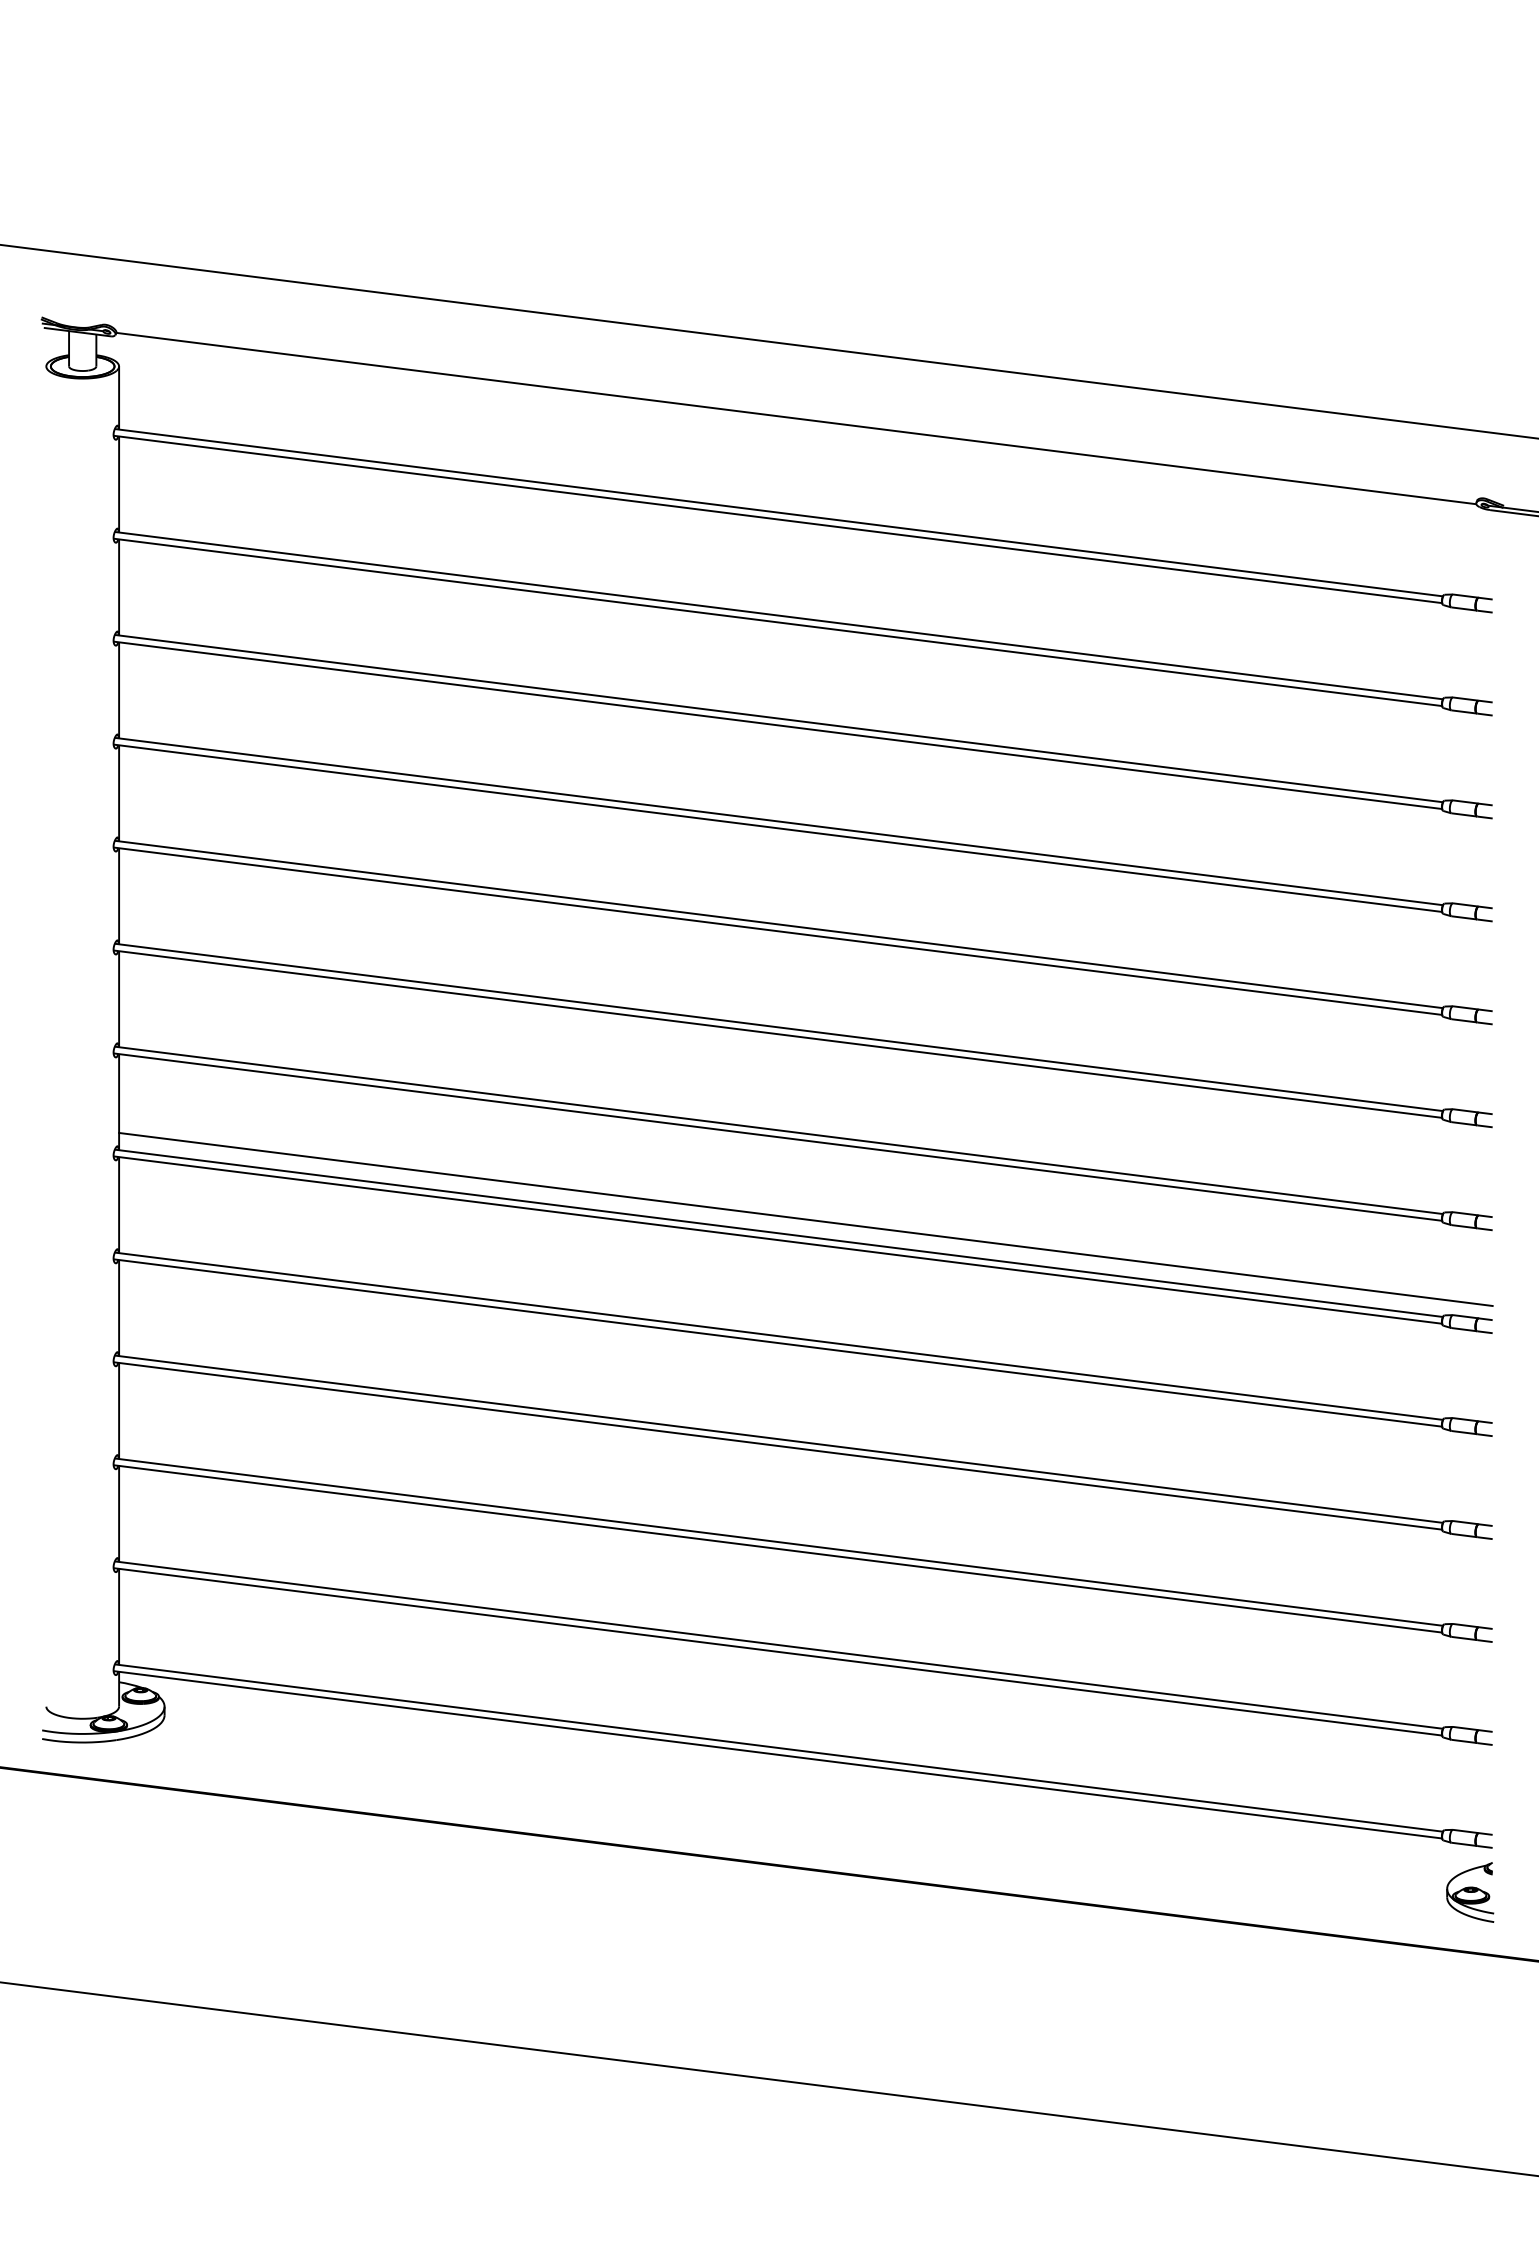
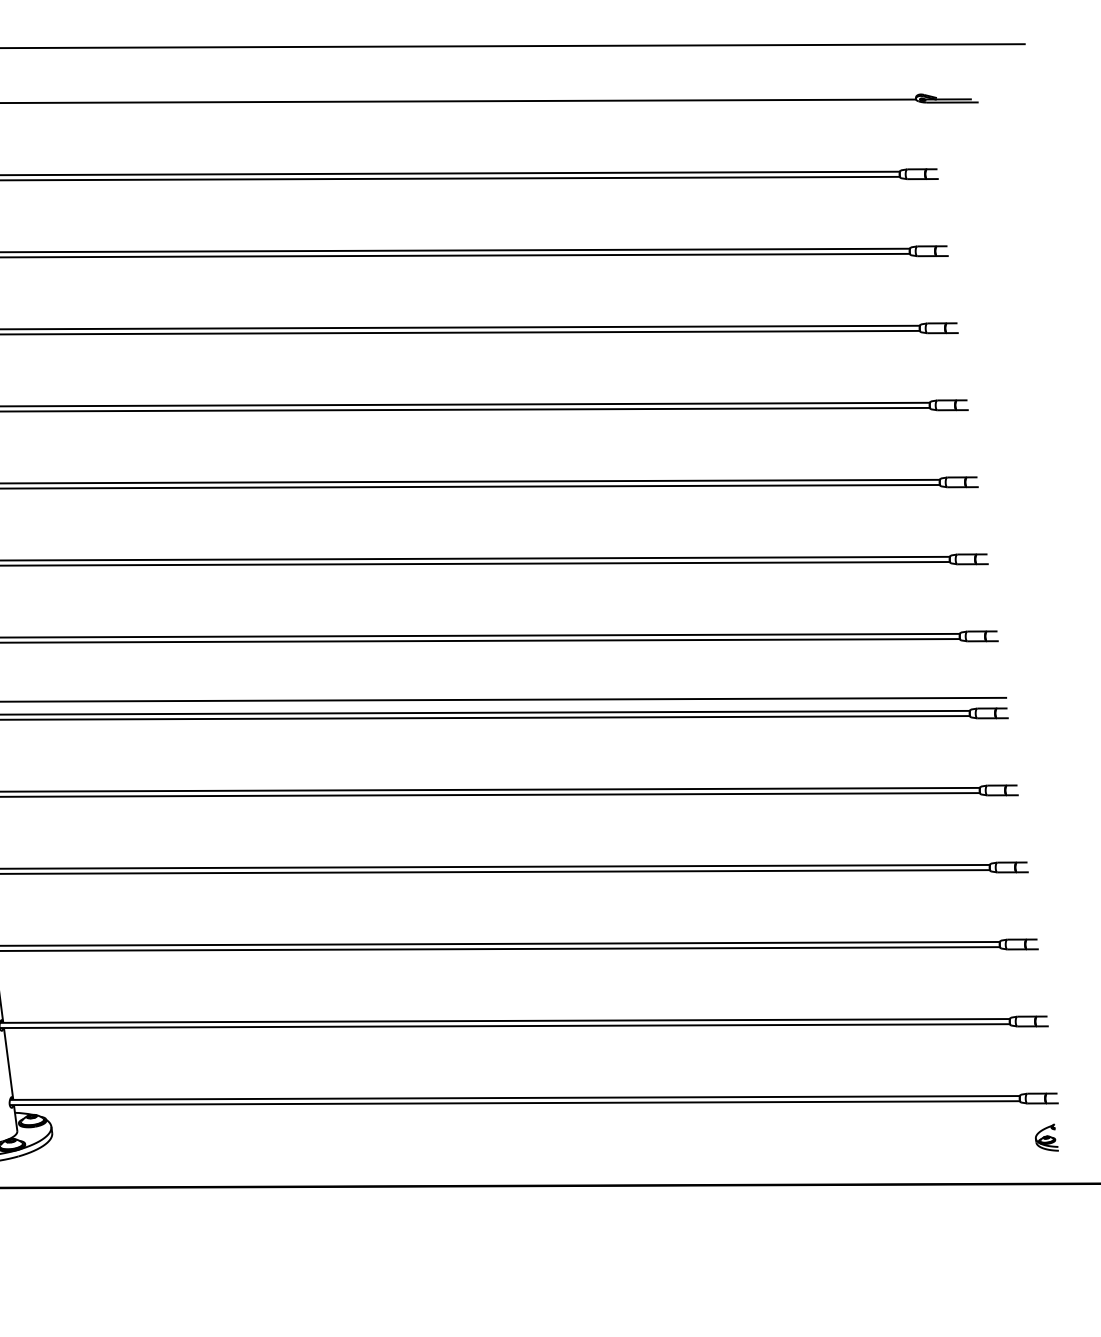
part: (1470, 1892) -> (1046, 1138), size x0.6

